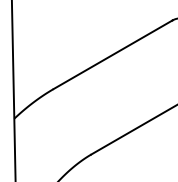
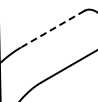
line: (112, 55) -> (52, 29), solid -> dashed

